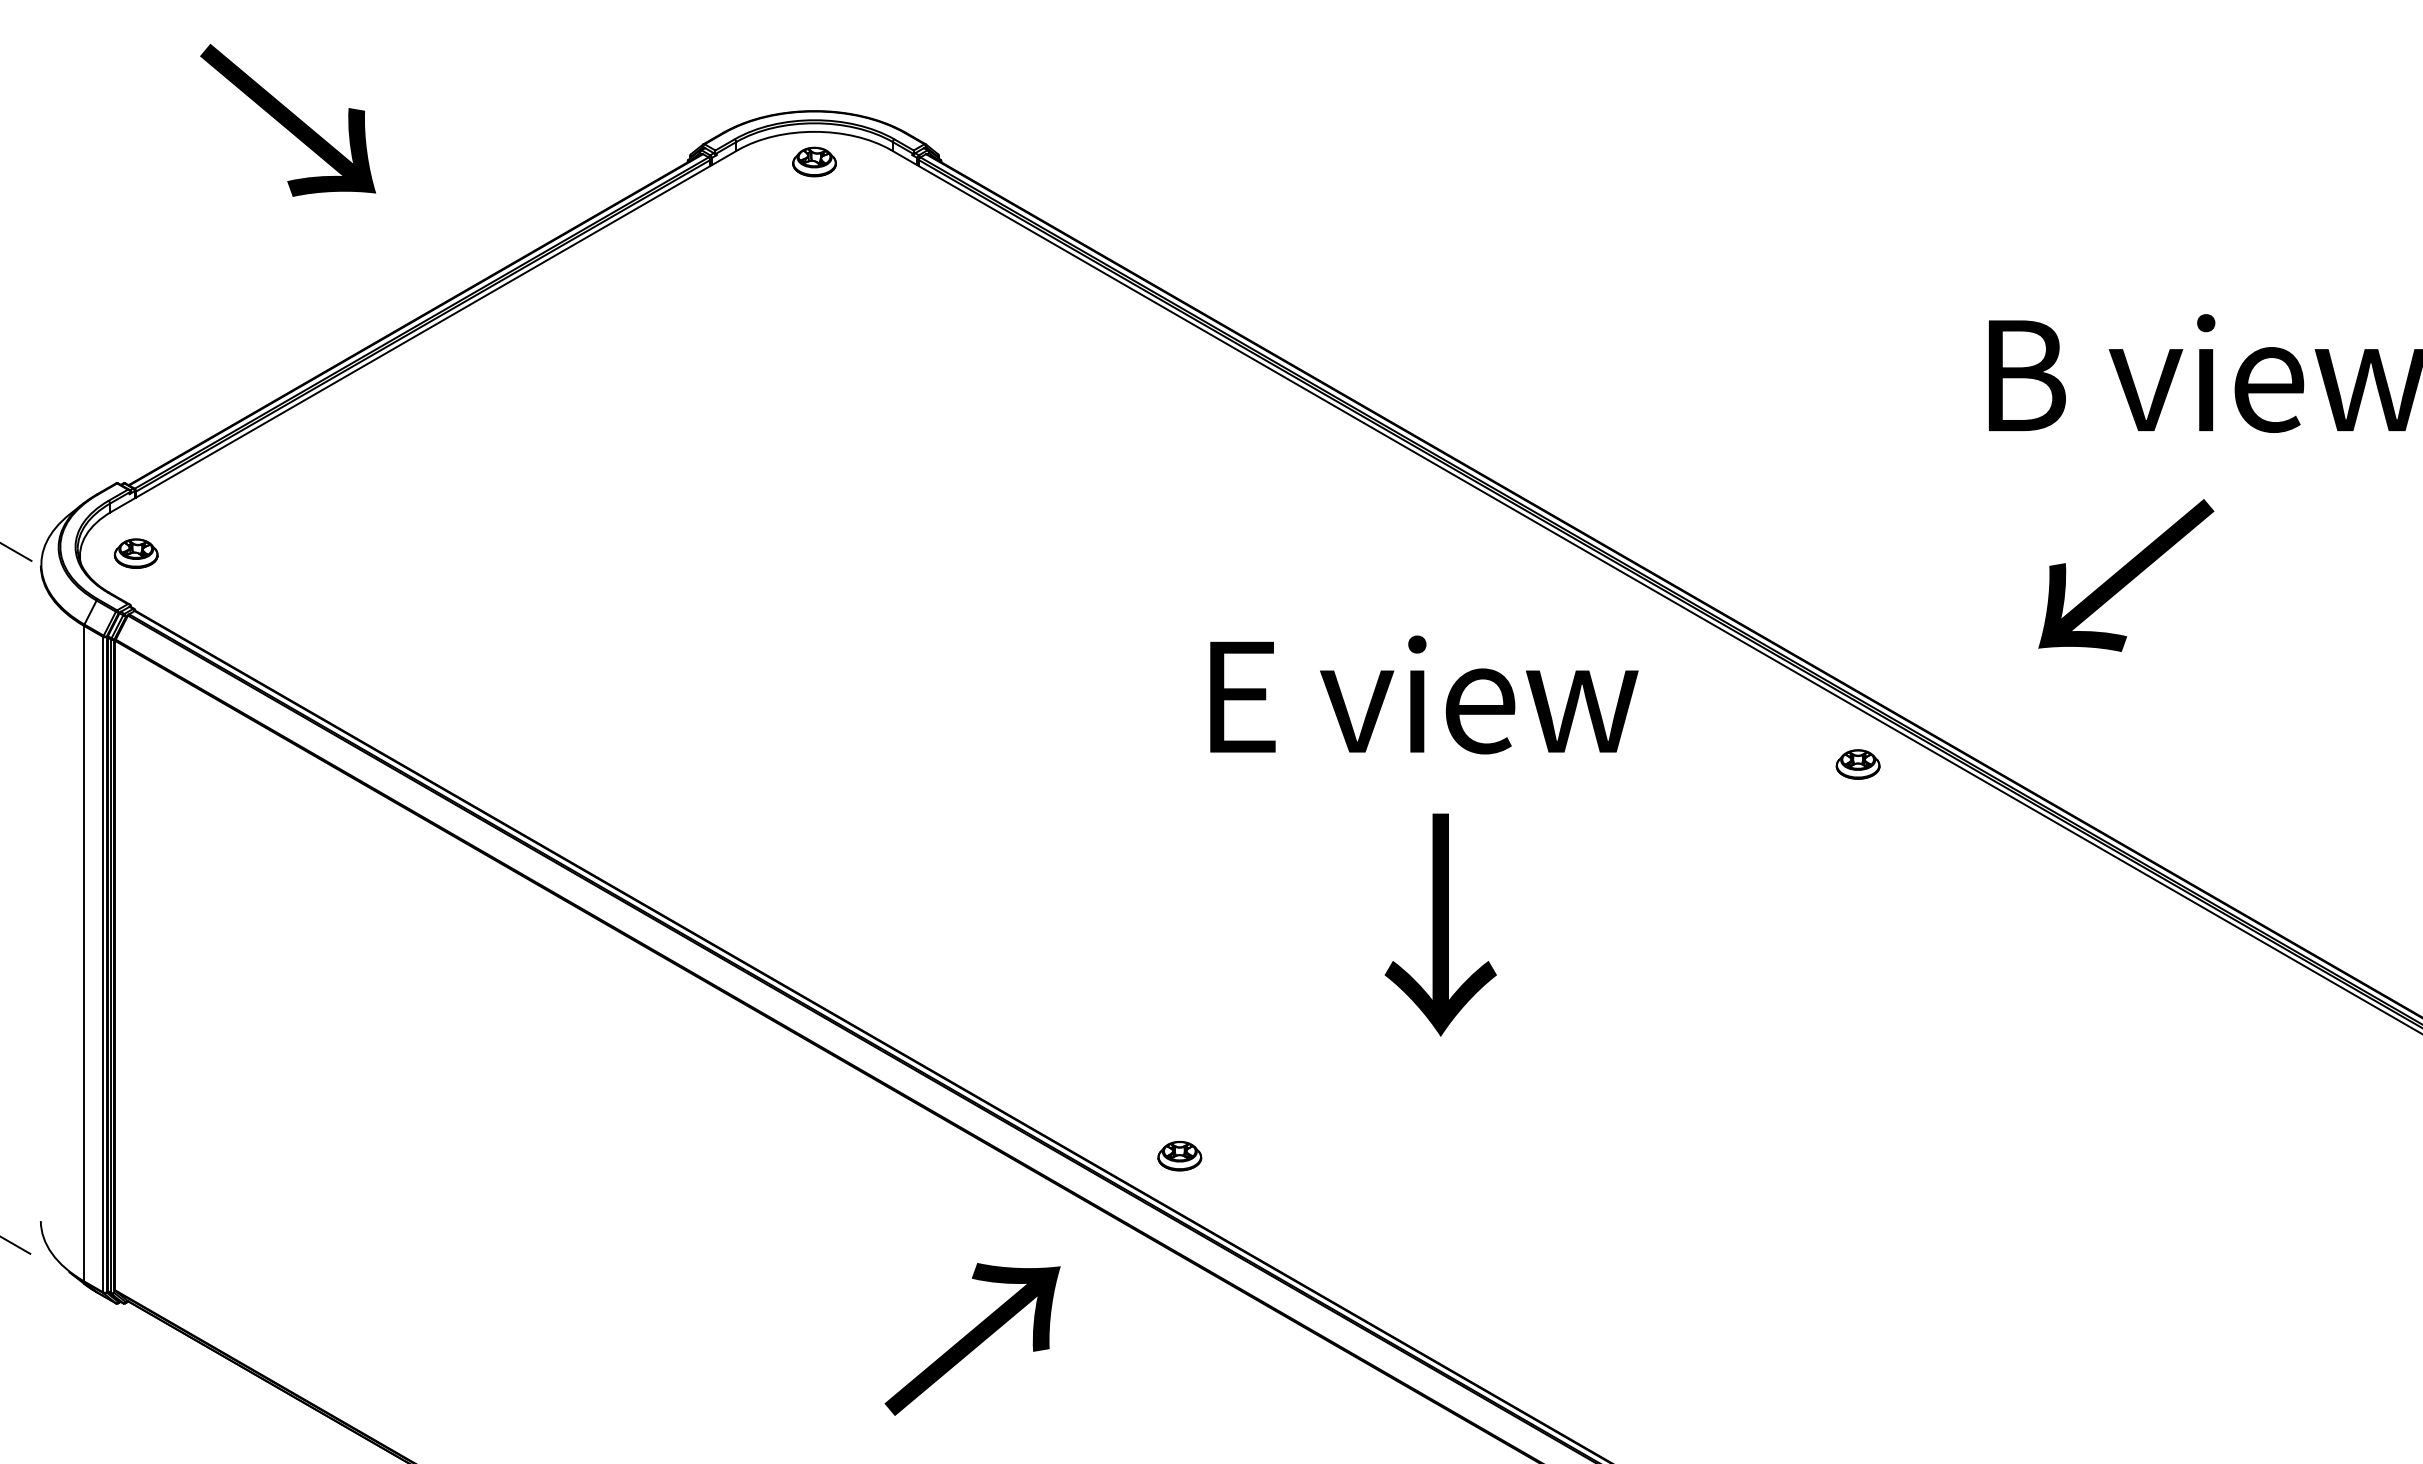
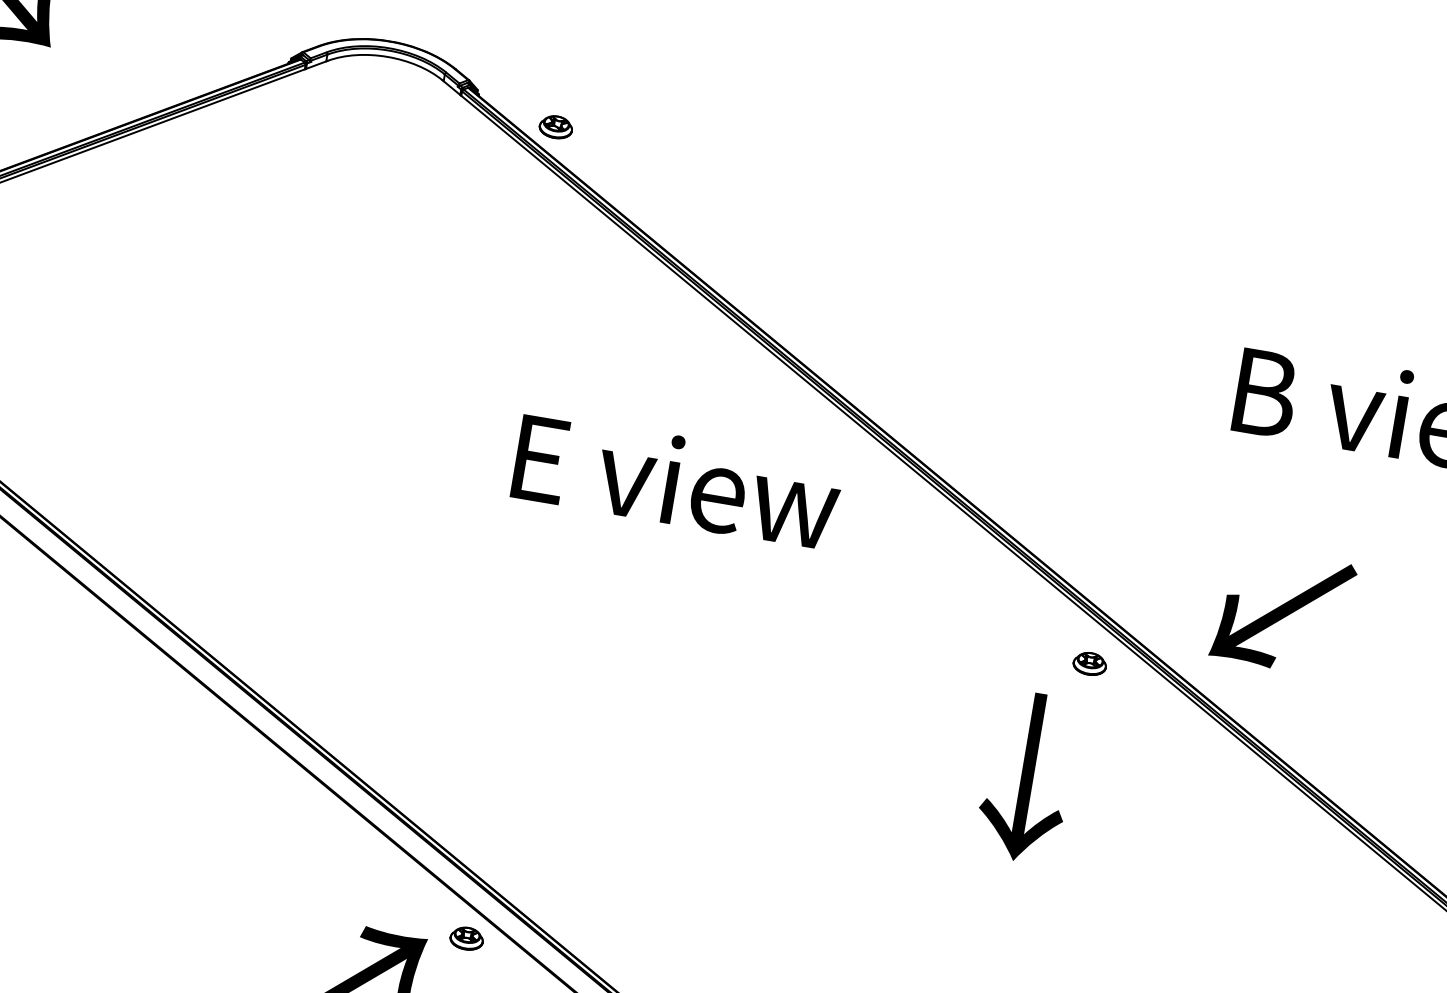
part: (814, 161) -> (556, 126), moved
text: (2126, 575) -> (1283, 611), moved
text: (1424, 694) -> (677, 480), moved
text: (1440, 924) -> (1027, 776), moved
part: (1179, 1155) -> (466, 938), moved

